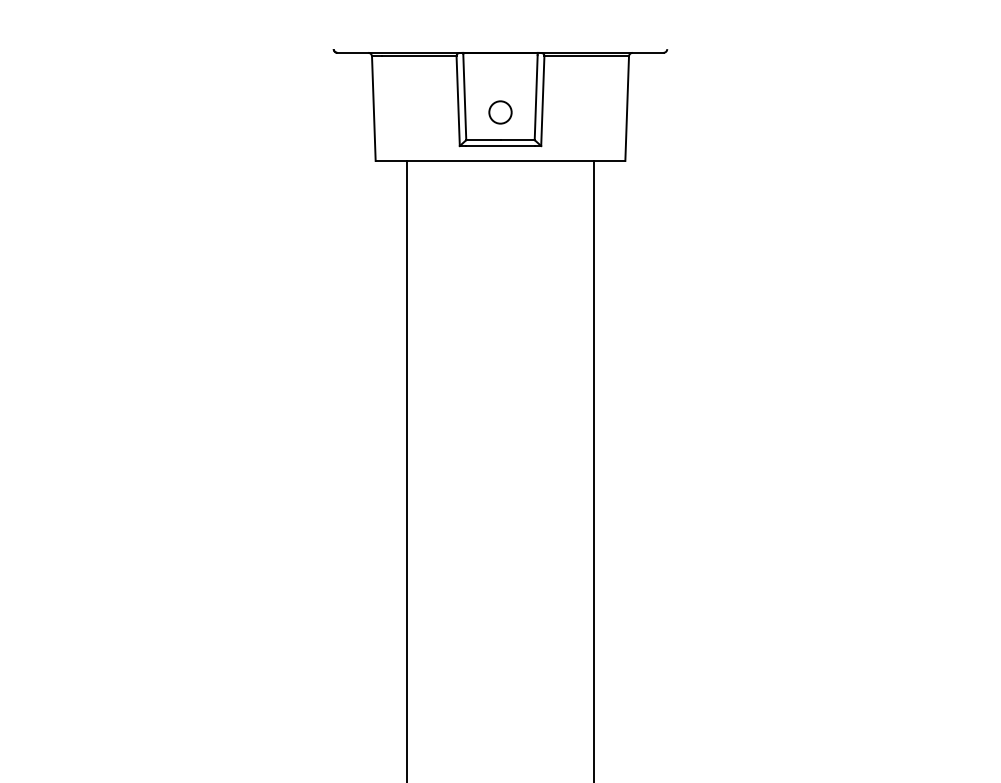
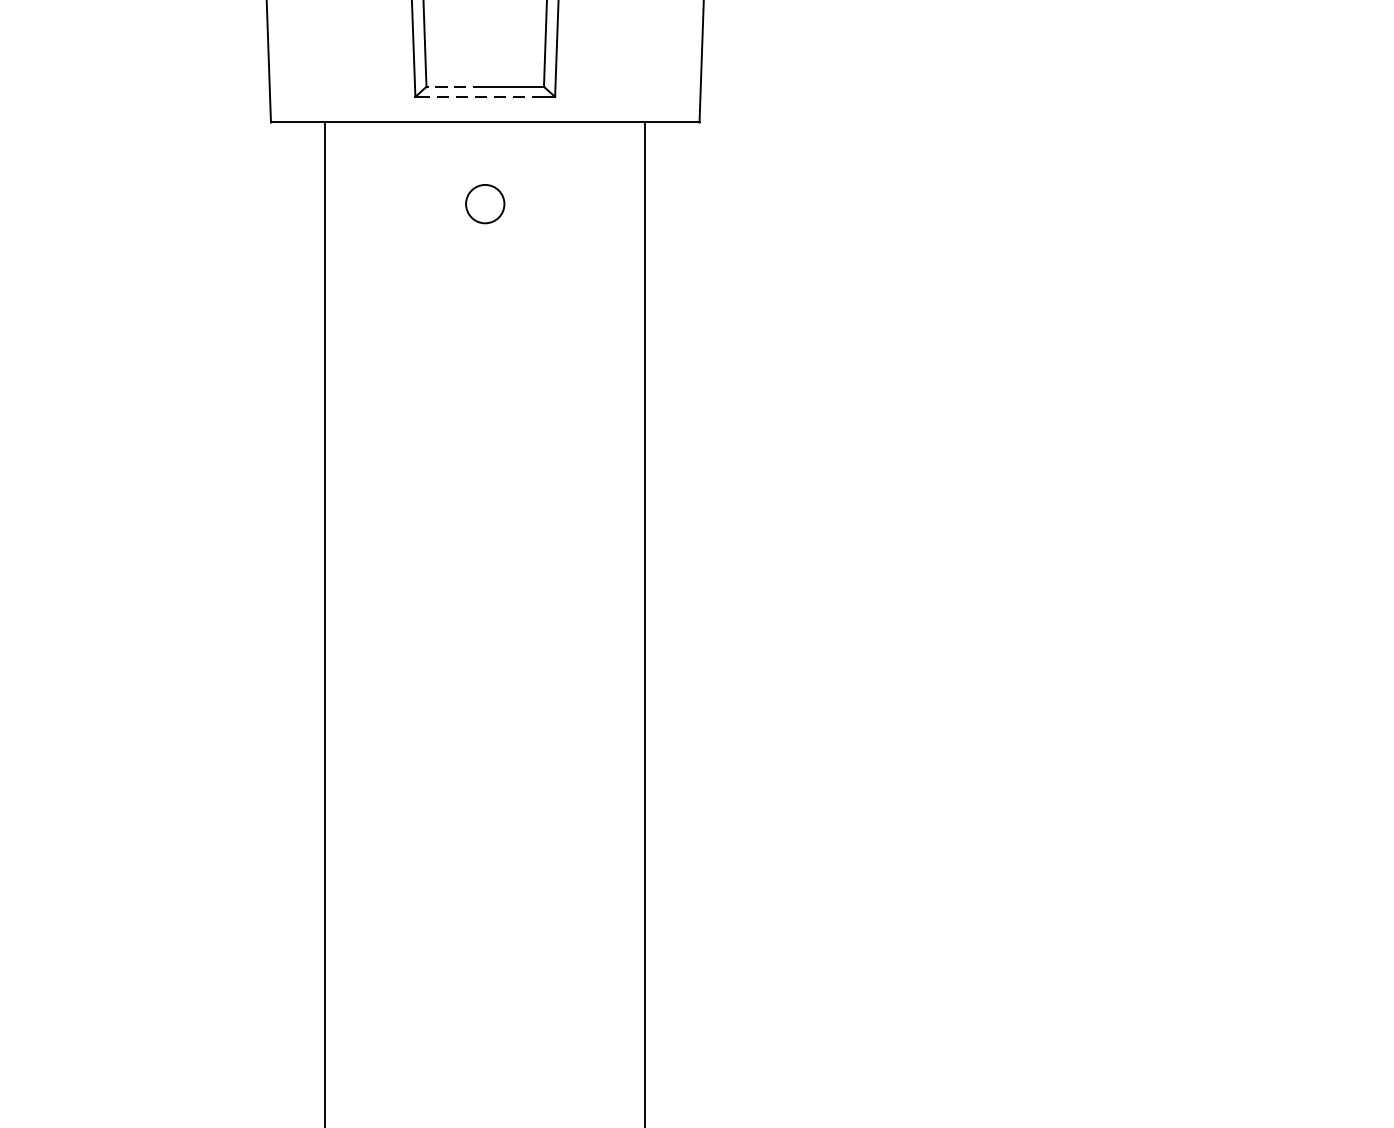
circle: (500, 112) -> (485, 204), moved
line: (482, 140) -> (454, 87), solid -> dashed
line: (500, 146) -> (485, 97), solid -> dashed

